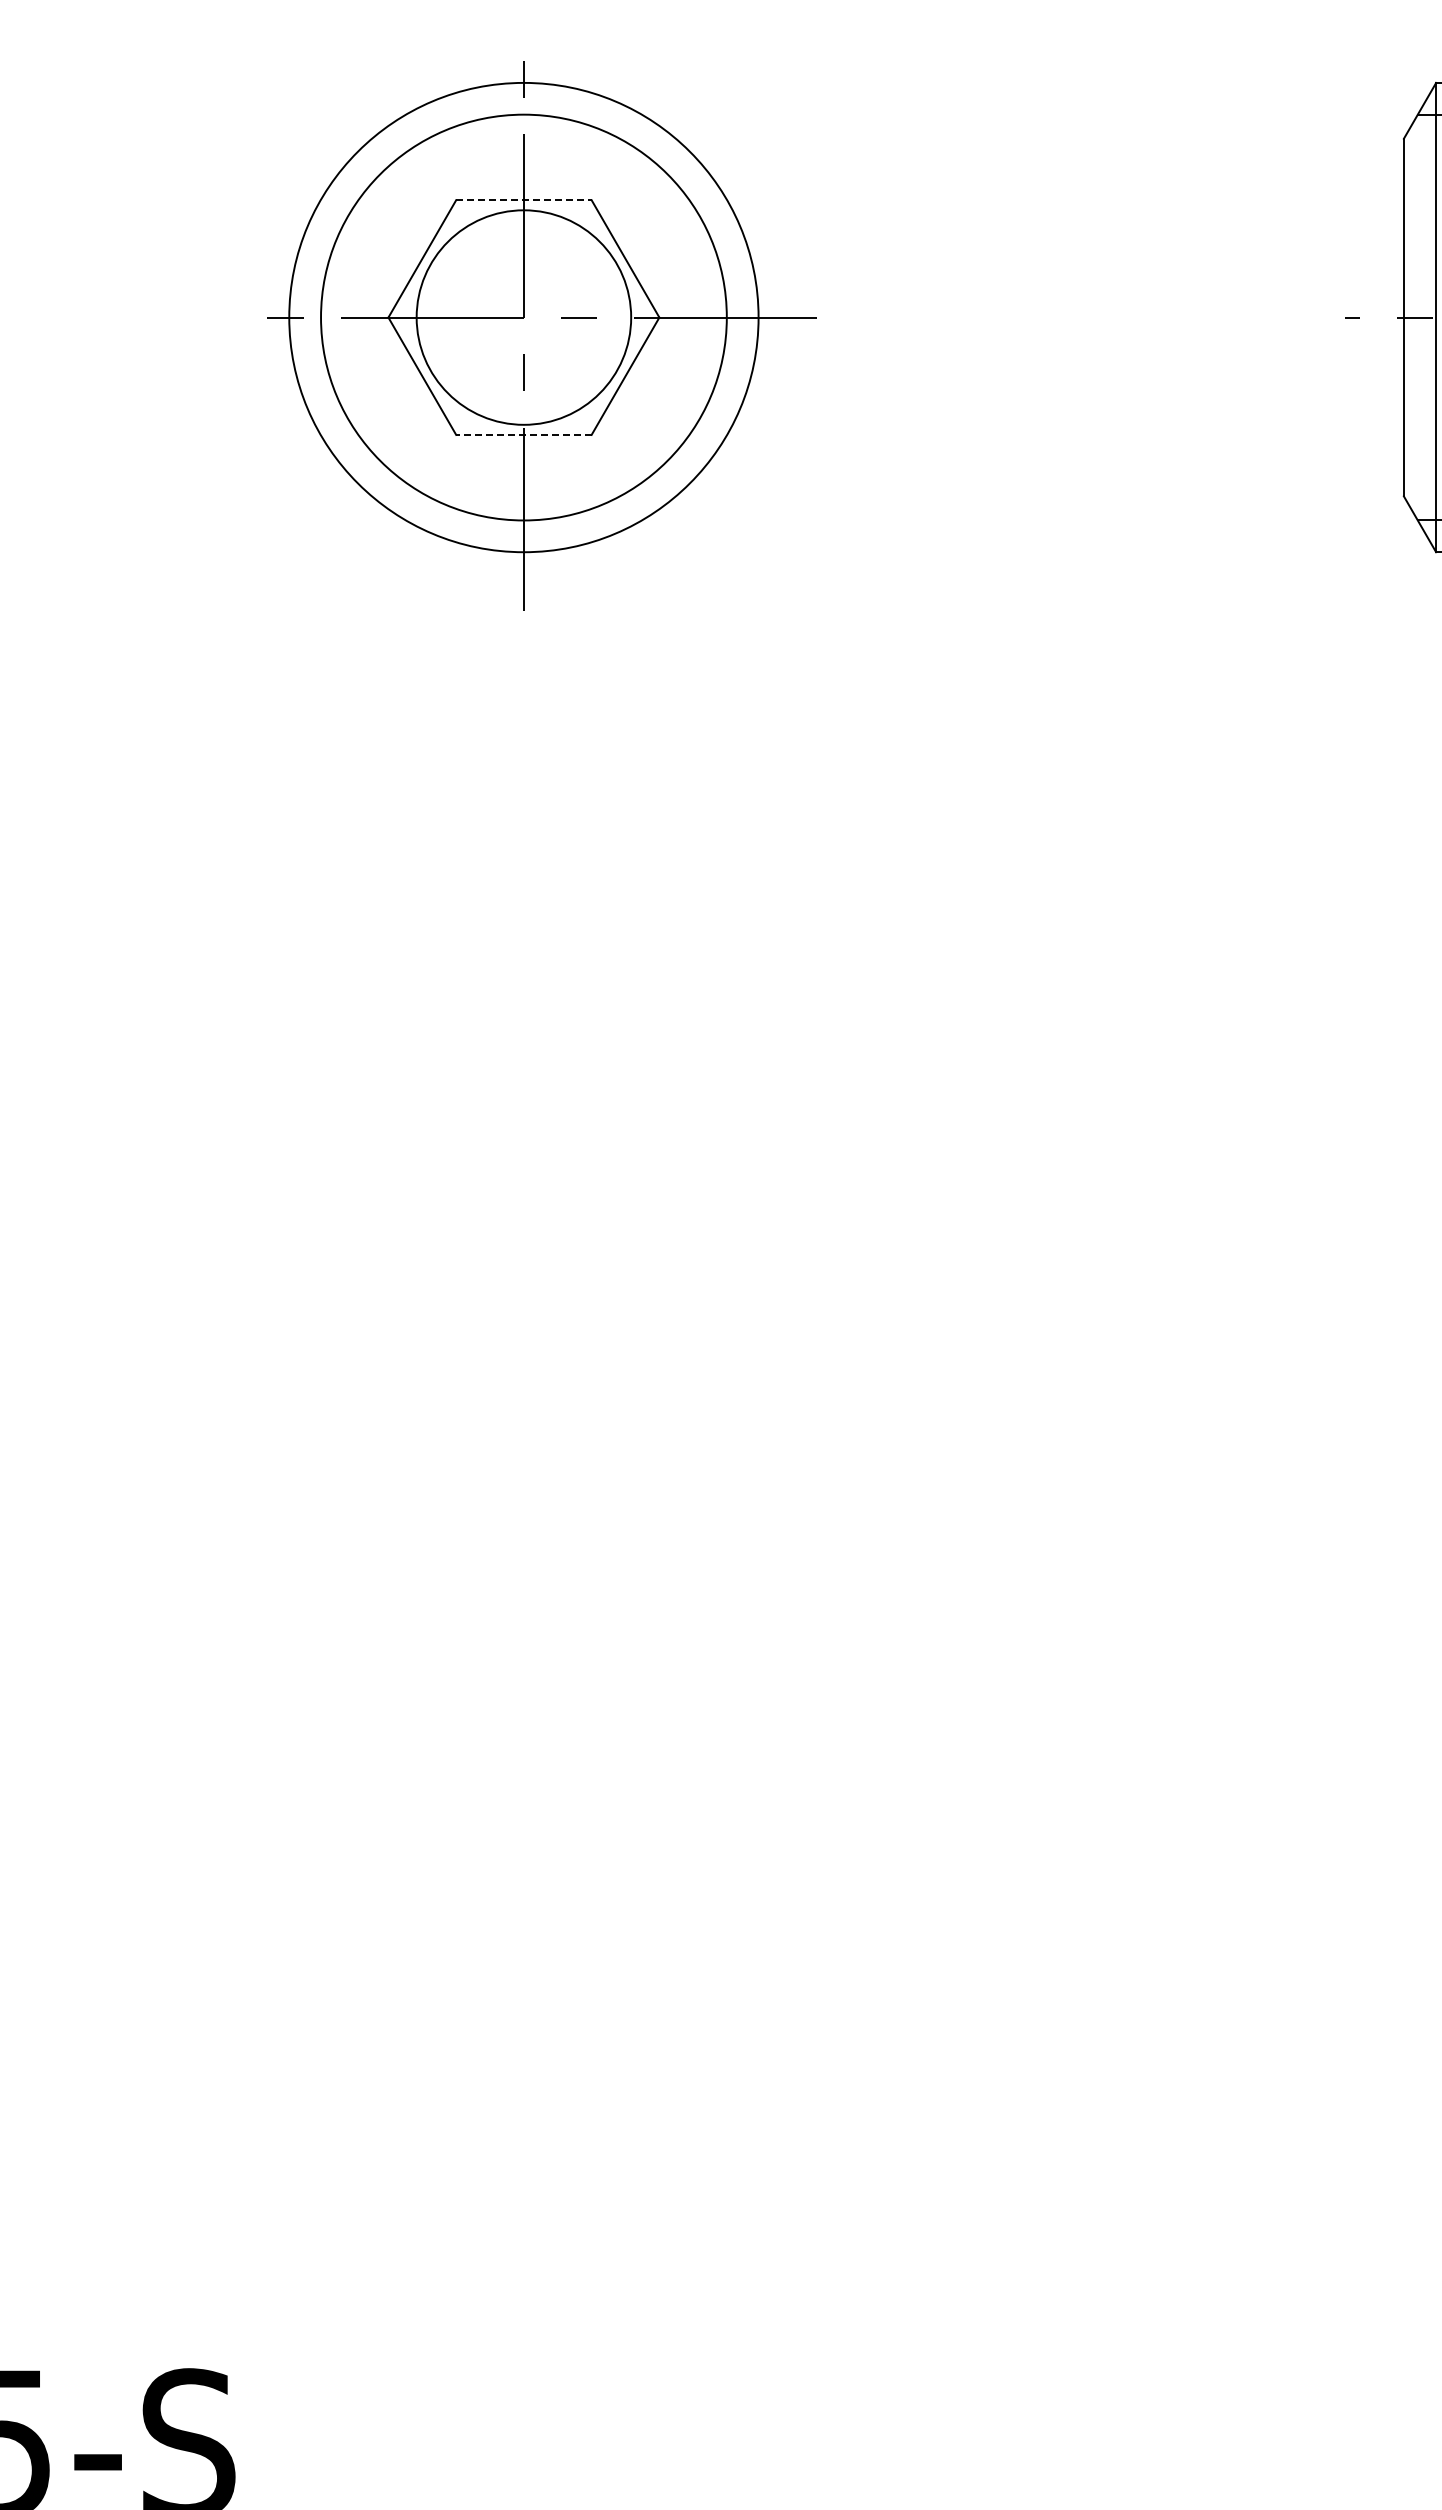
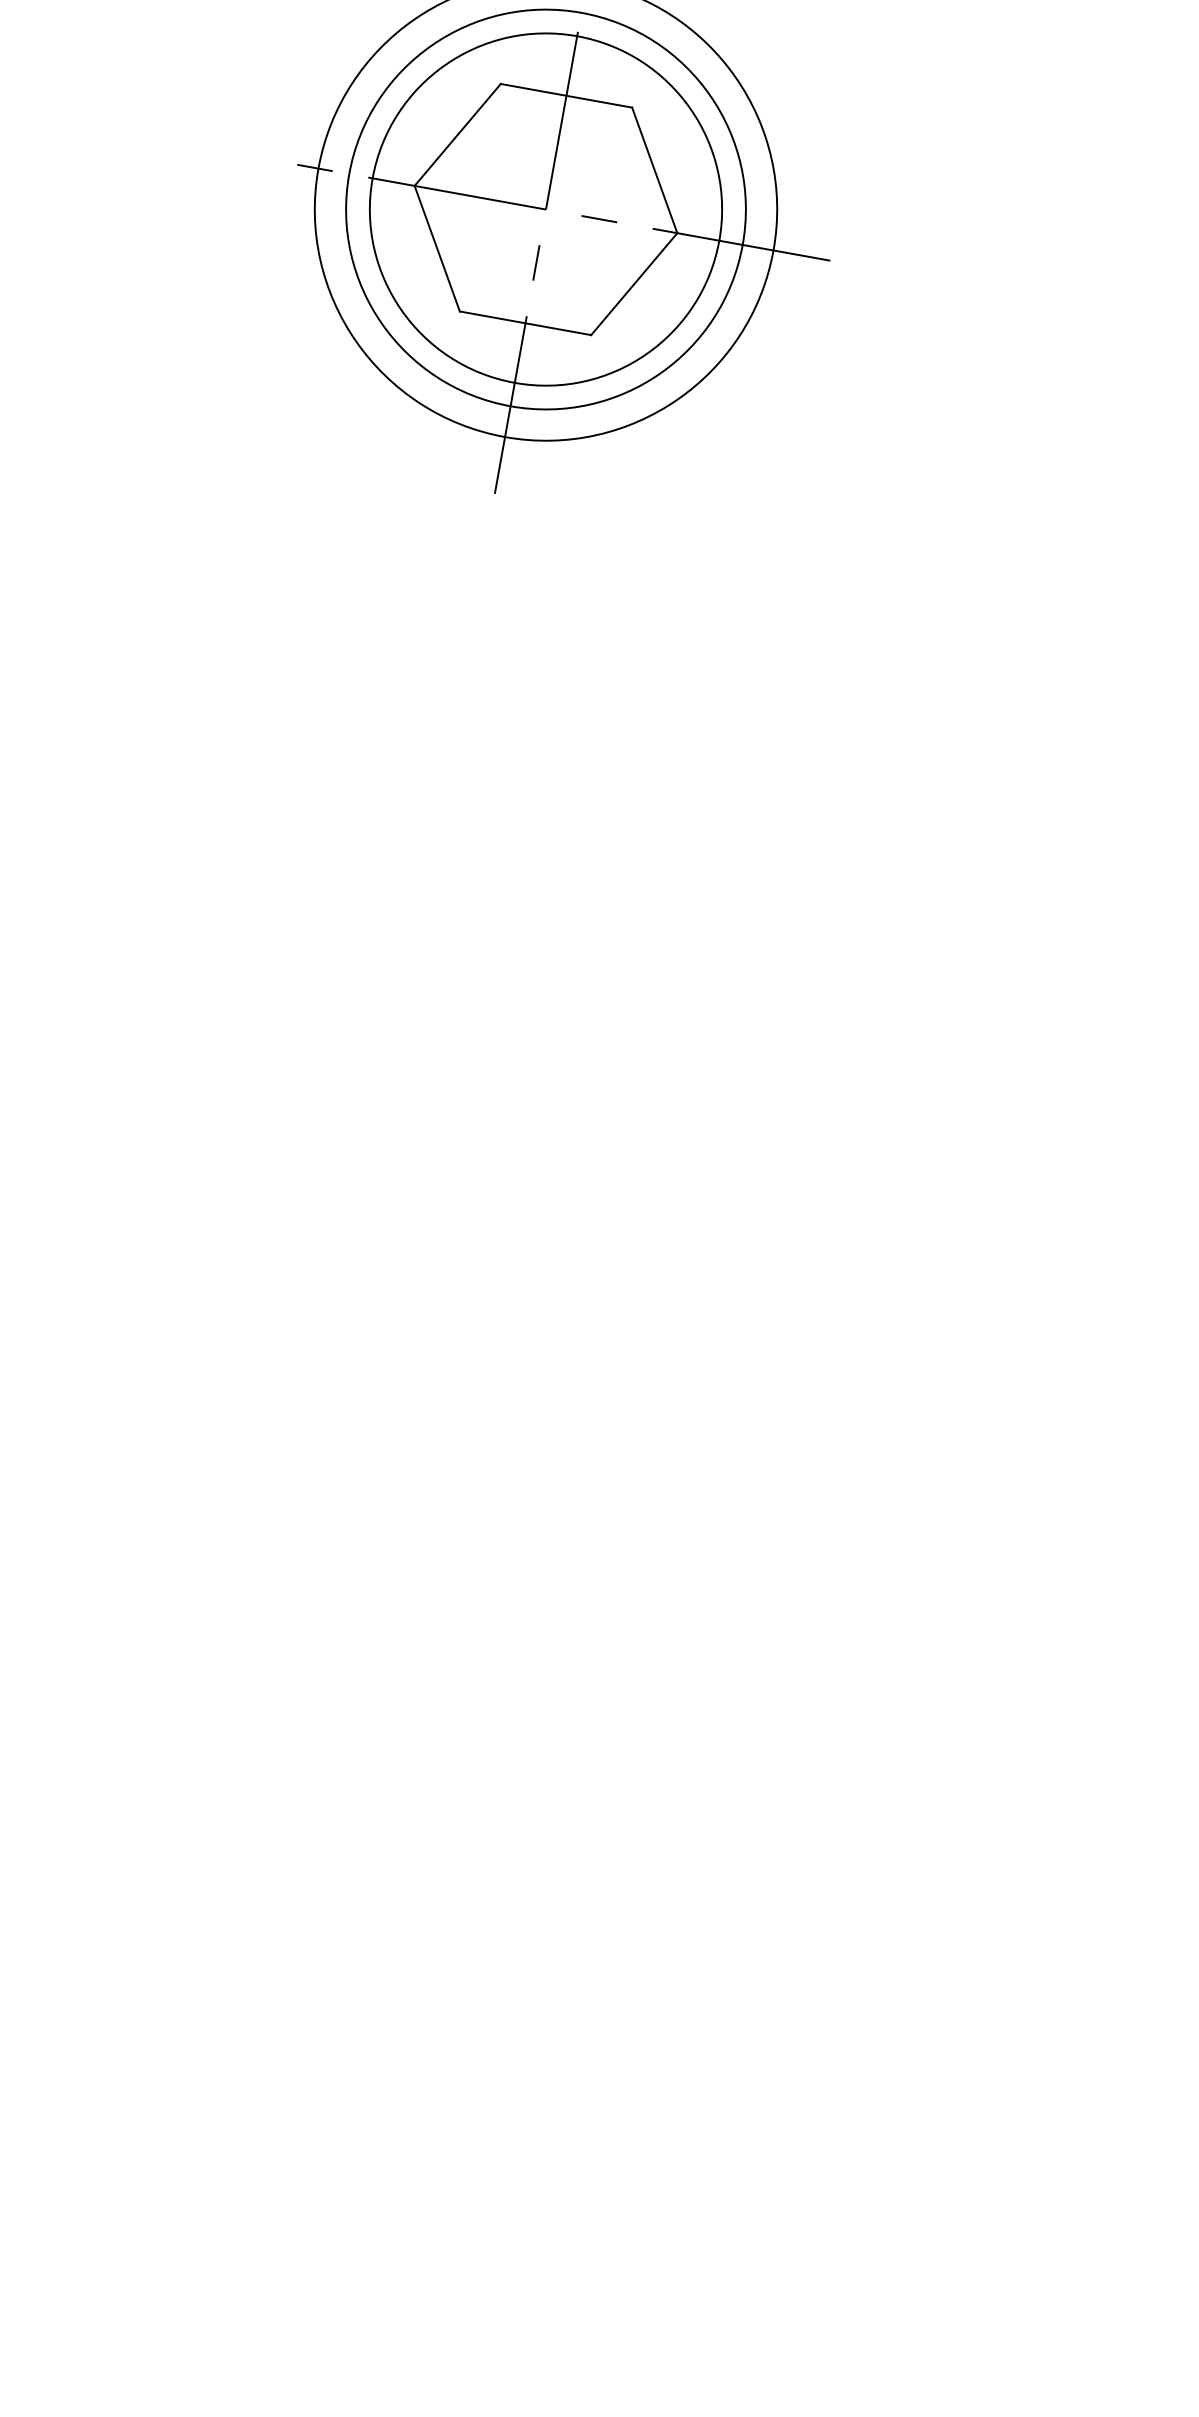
line: (523, 200) -> (566, 95), dashed -> solid
circle: (523, 317) -> (545, 209), size x1.67
line: (523, 434) -> (525, 322), dashed -> solid

